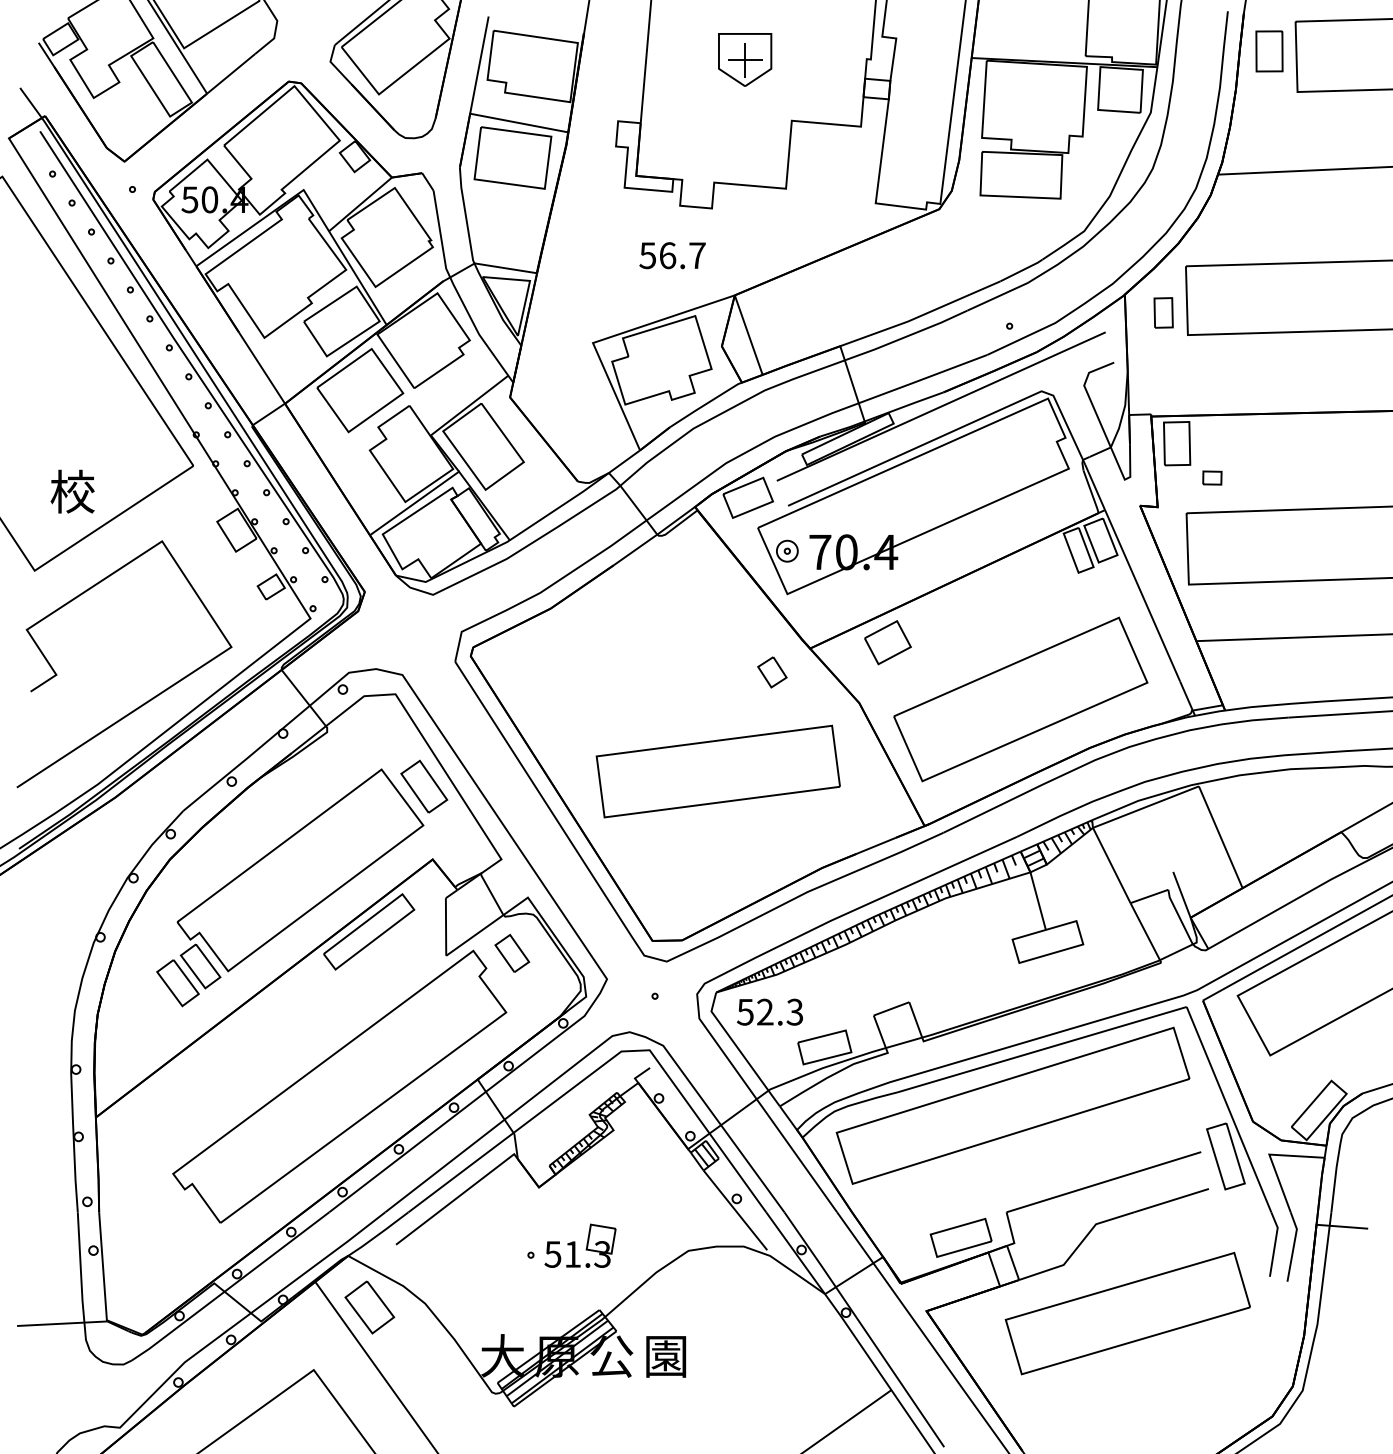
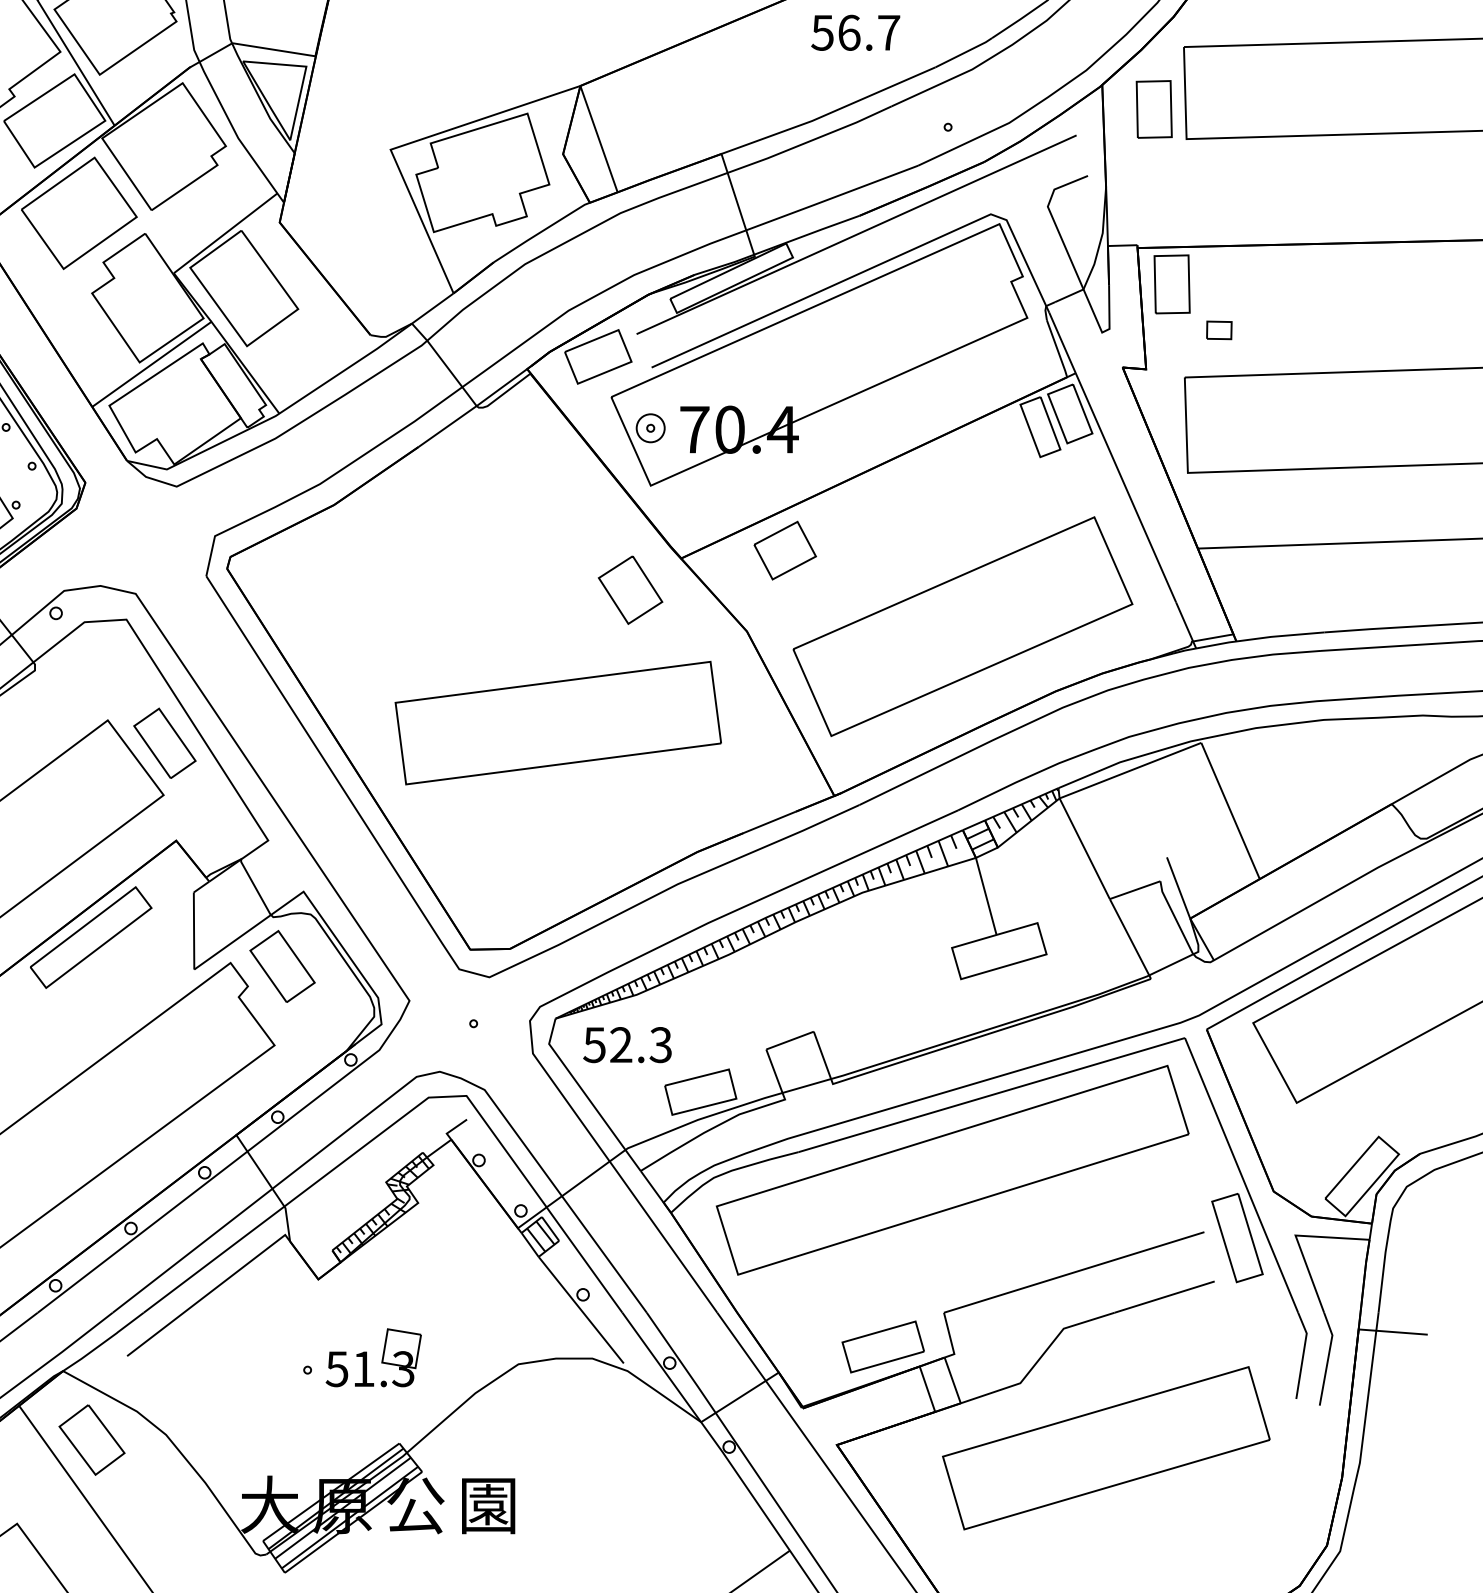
text: (672, 255) -> (855, 32), moved
part: (1163, 312) -> (1153, 108), size x1.43
part: (772, 672) -> (630, 590), size x1.67
part: (512, 953) -> (282, 966), size x1.43

